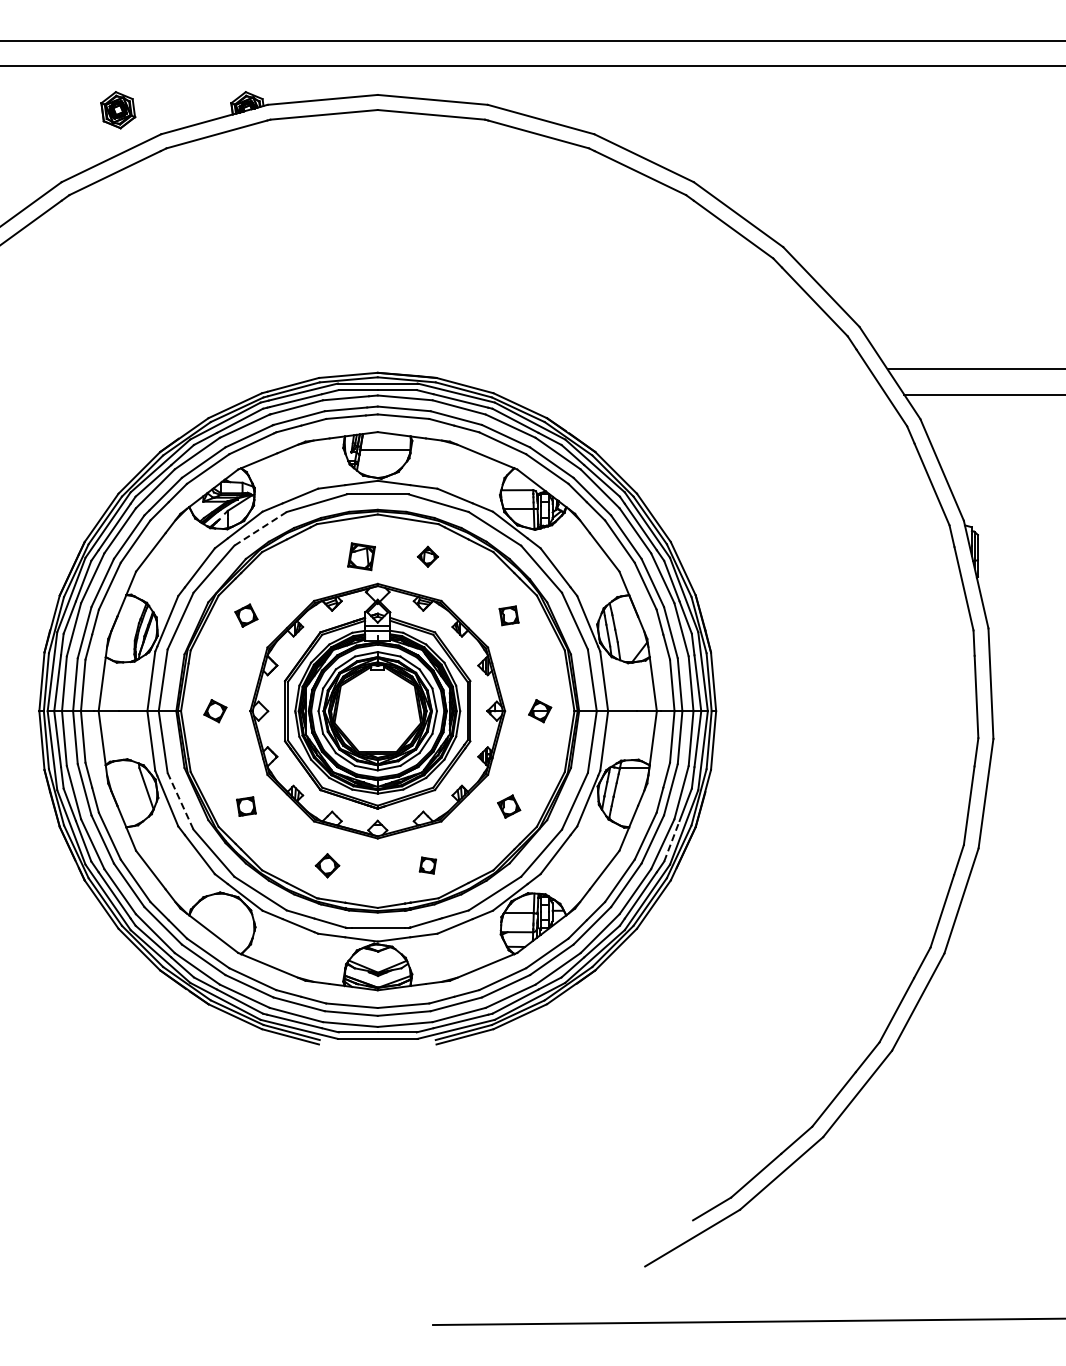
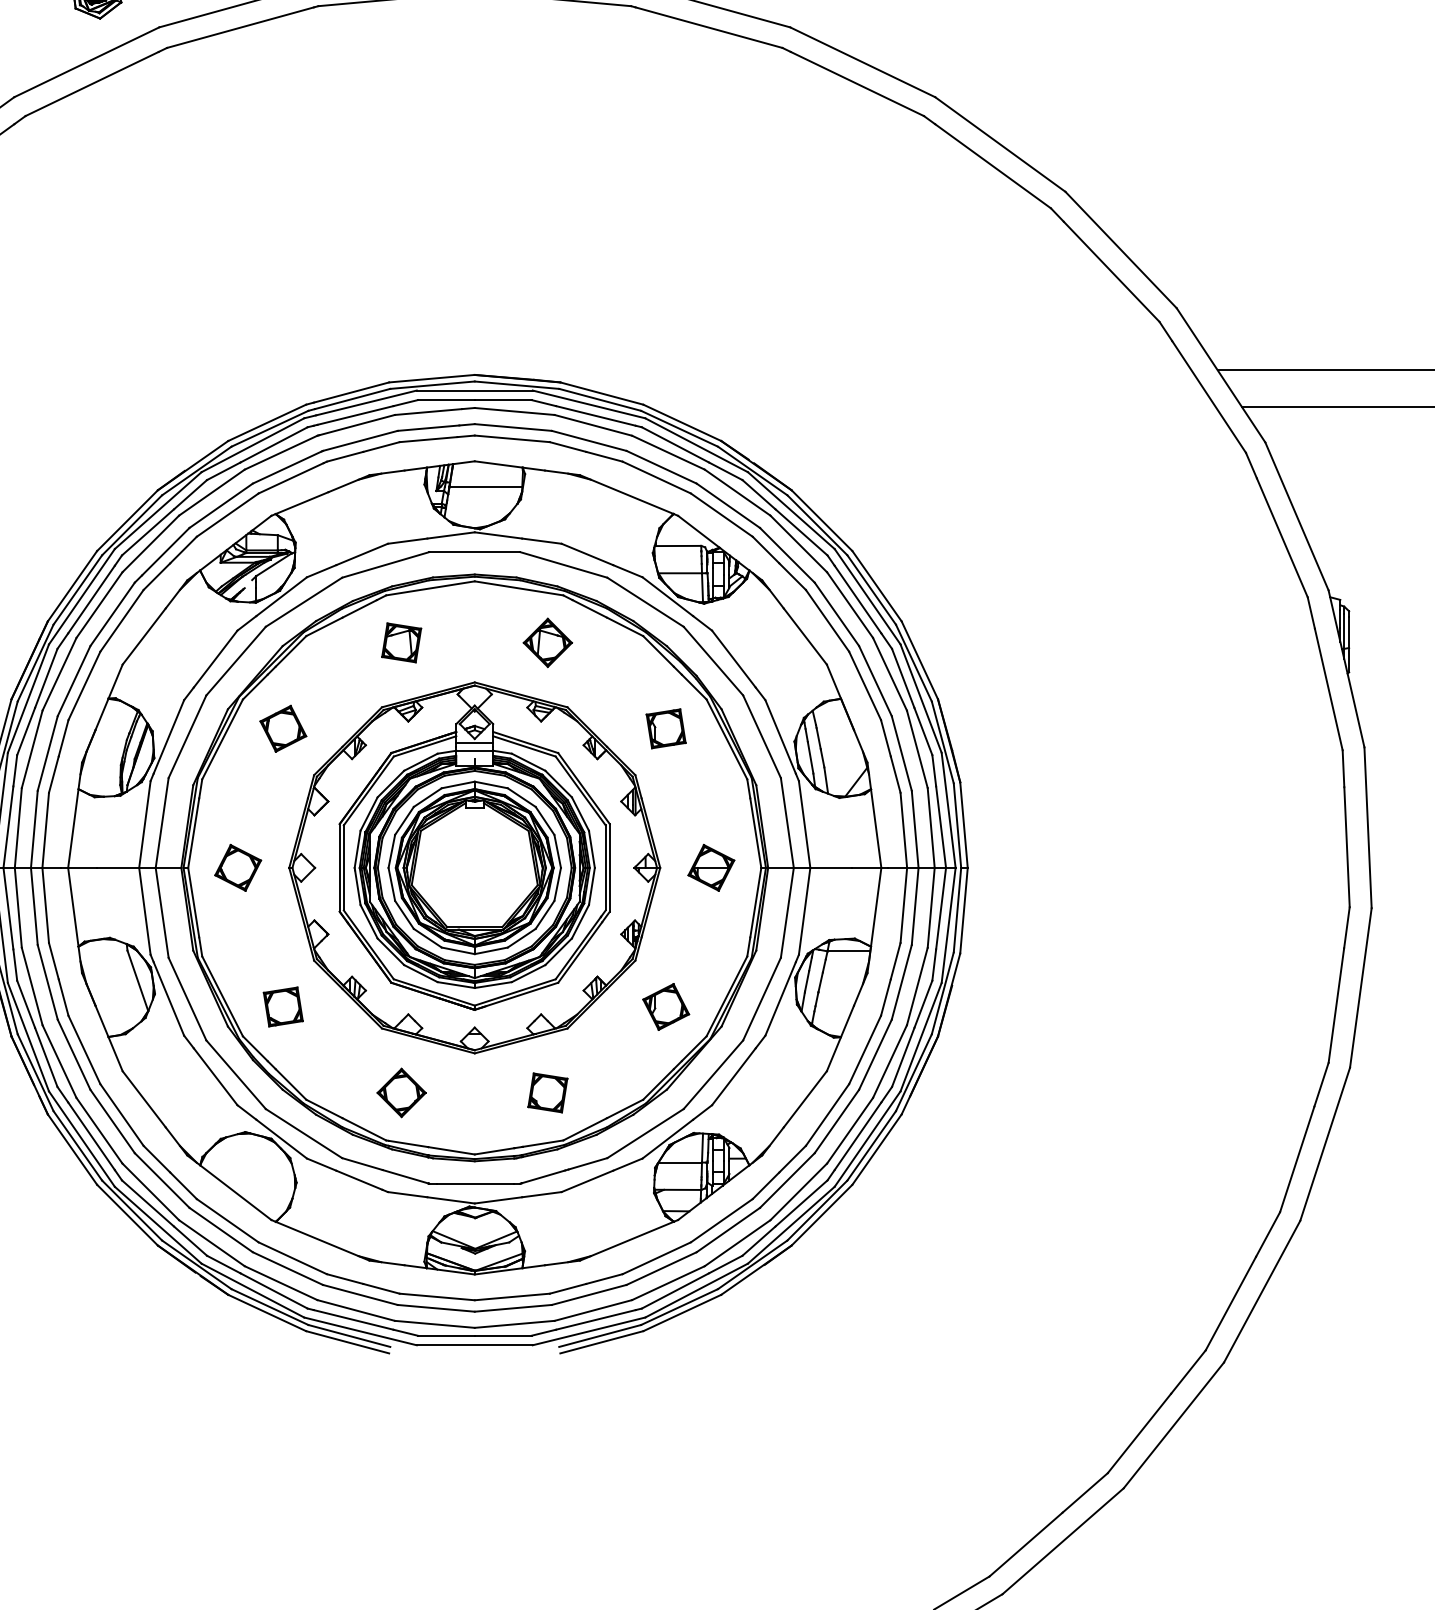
line: (260, 529) -> (303, 603), dashed -> solid
part: (361, 556) -> (401, 642), moved
part: (427, 556) -> (547, 642), size x1.67
part: (246, 615) -> (283, 728), size x1.43
part: (508, 615) -> (665, 728), size x1.43
part: (215, 710) -> (238, 866), size x1.43
part: (539, 710) -> (710, 866), size x1.43
line: (180, 801) -> (187, 999), dashed -> solid
part: (246, 806) -> (283, 1006), size x1.43
part: (508, 806) -> (665, 1006), size x1.43
line: (671, 841) -> (902, 1057), dashed -> solid
part: (327, 865) -> (401, 1092), size x1.43
part: (427, 865) -> (547, 1092), size x1.67

